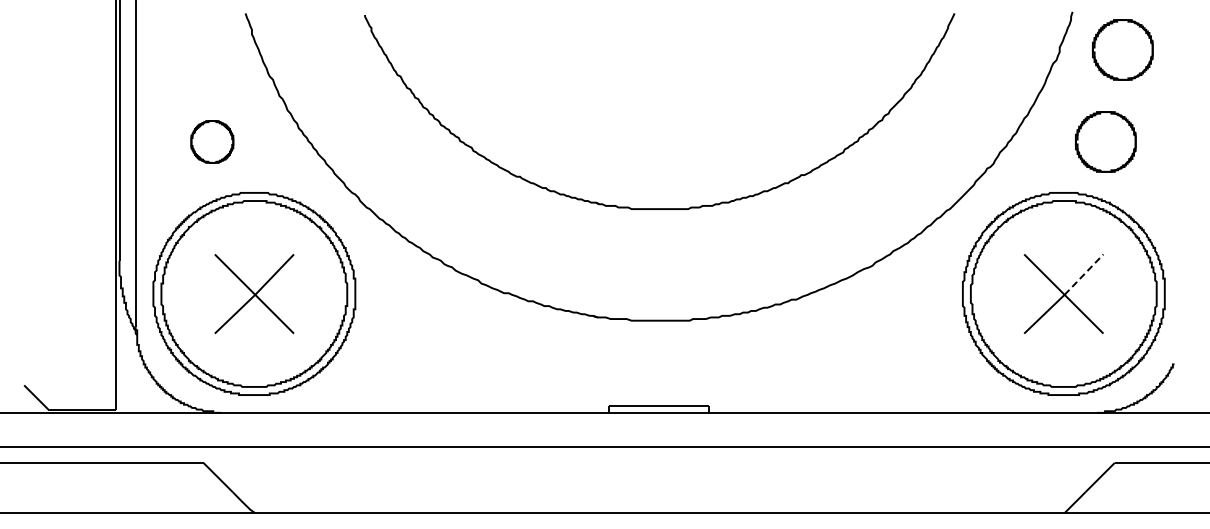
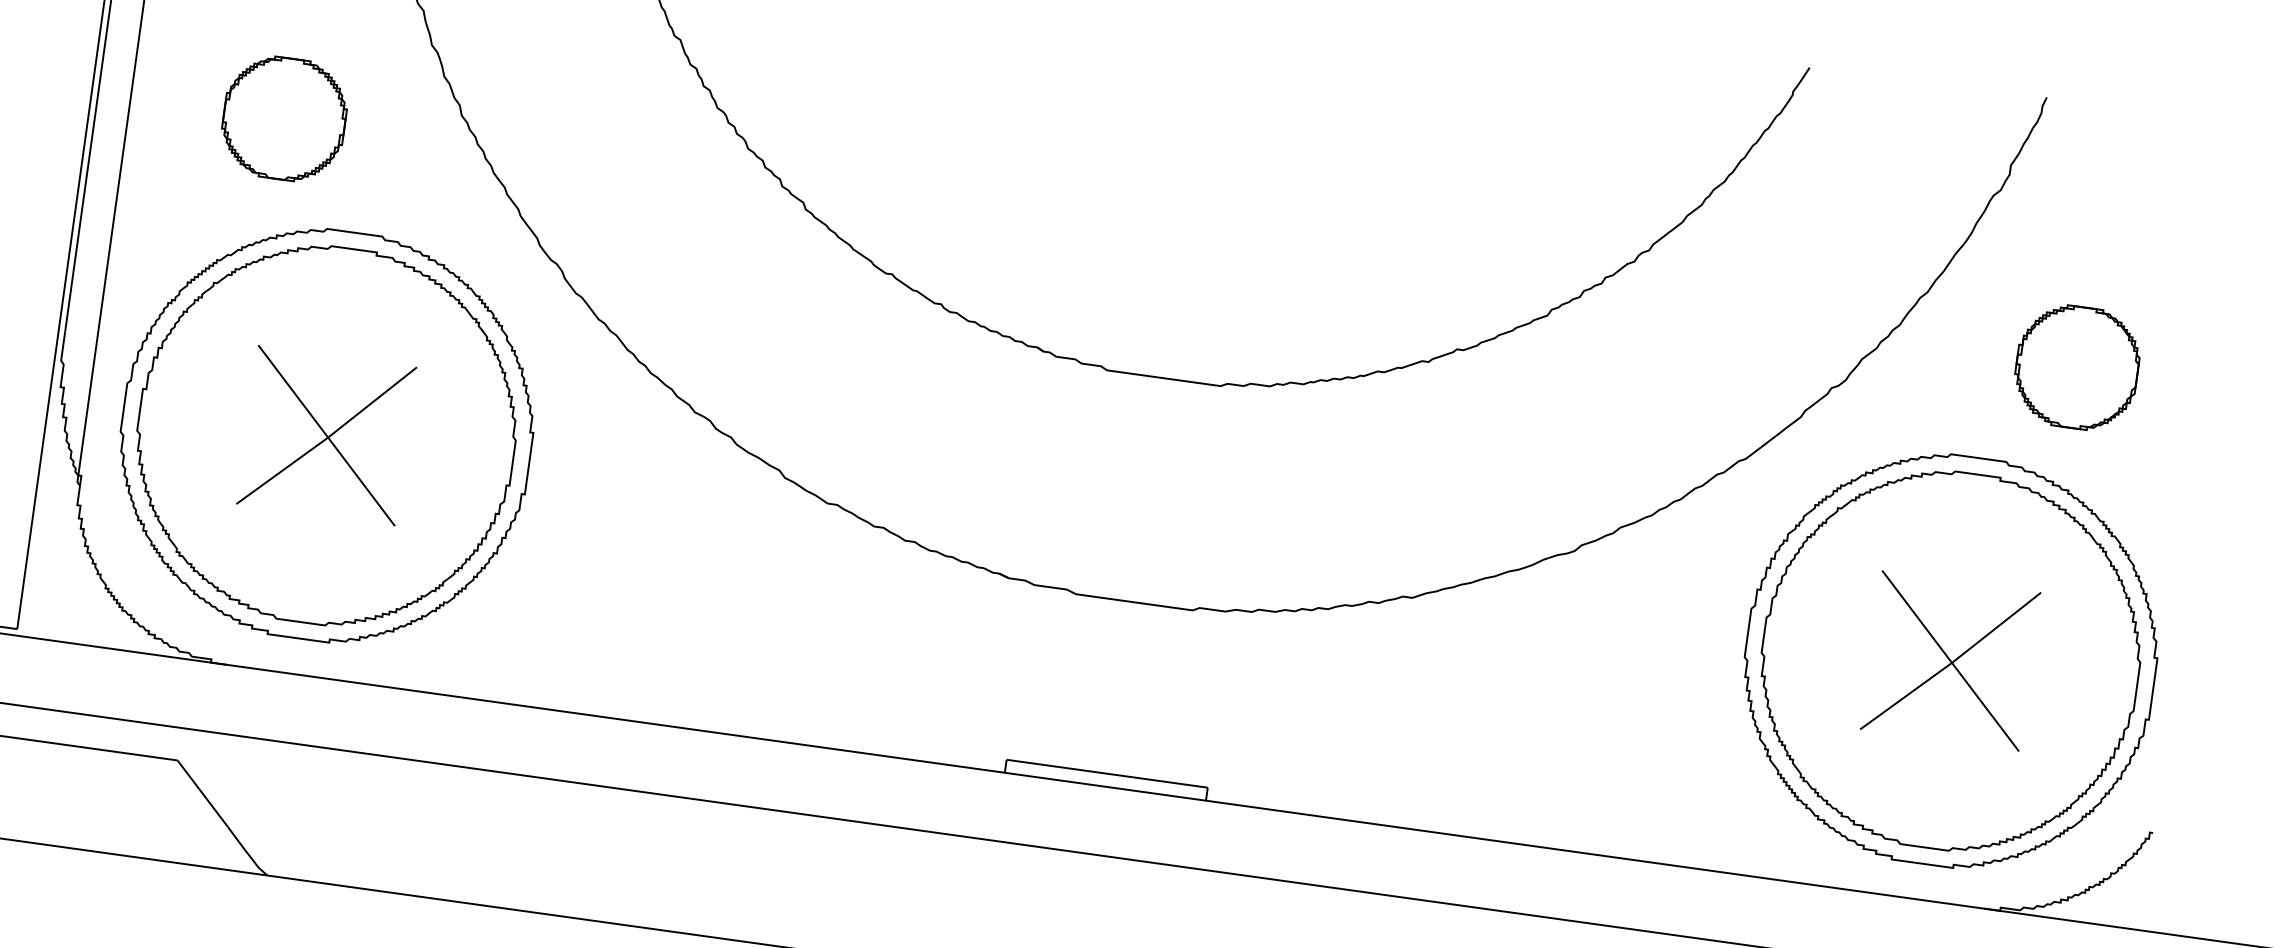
part: (1122, 49) -> (2136, 186), removed
part: (212, 141) -> (284, 117), size x1.43
line: (1084, 274) -> (1997, 627), dashed -> solid

